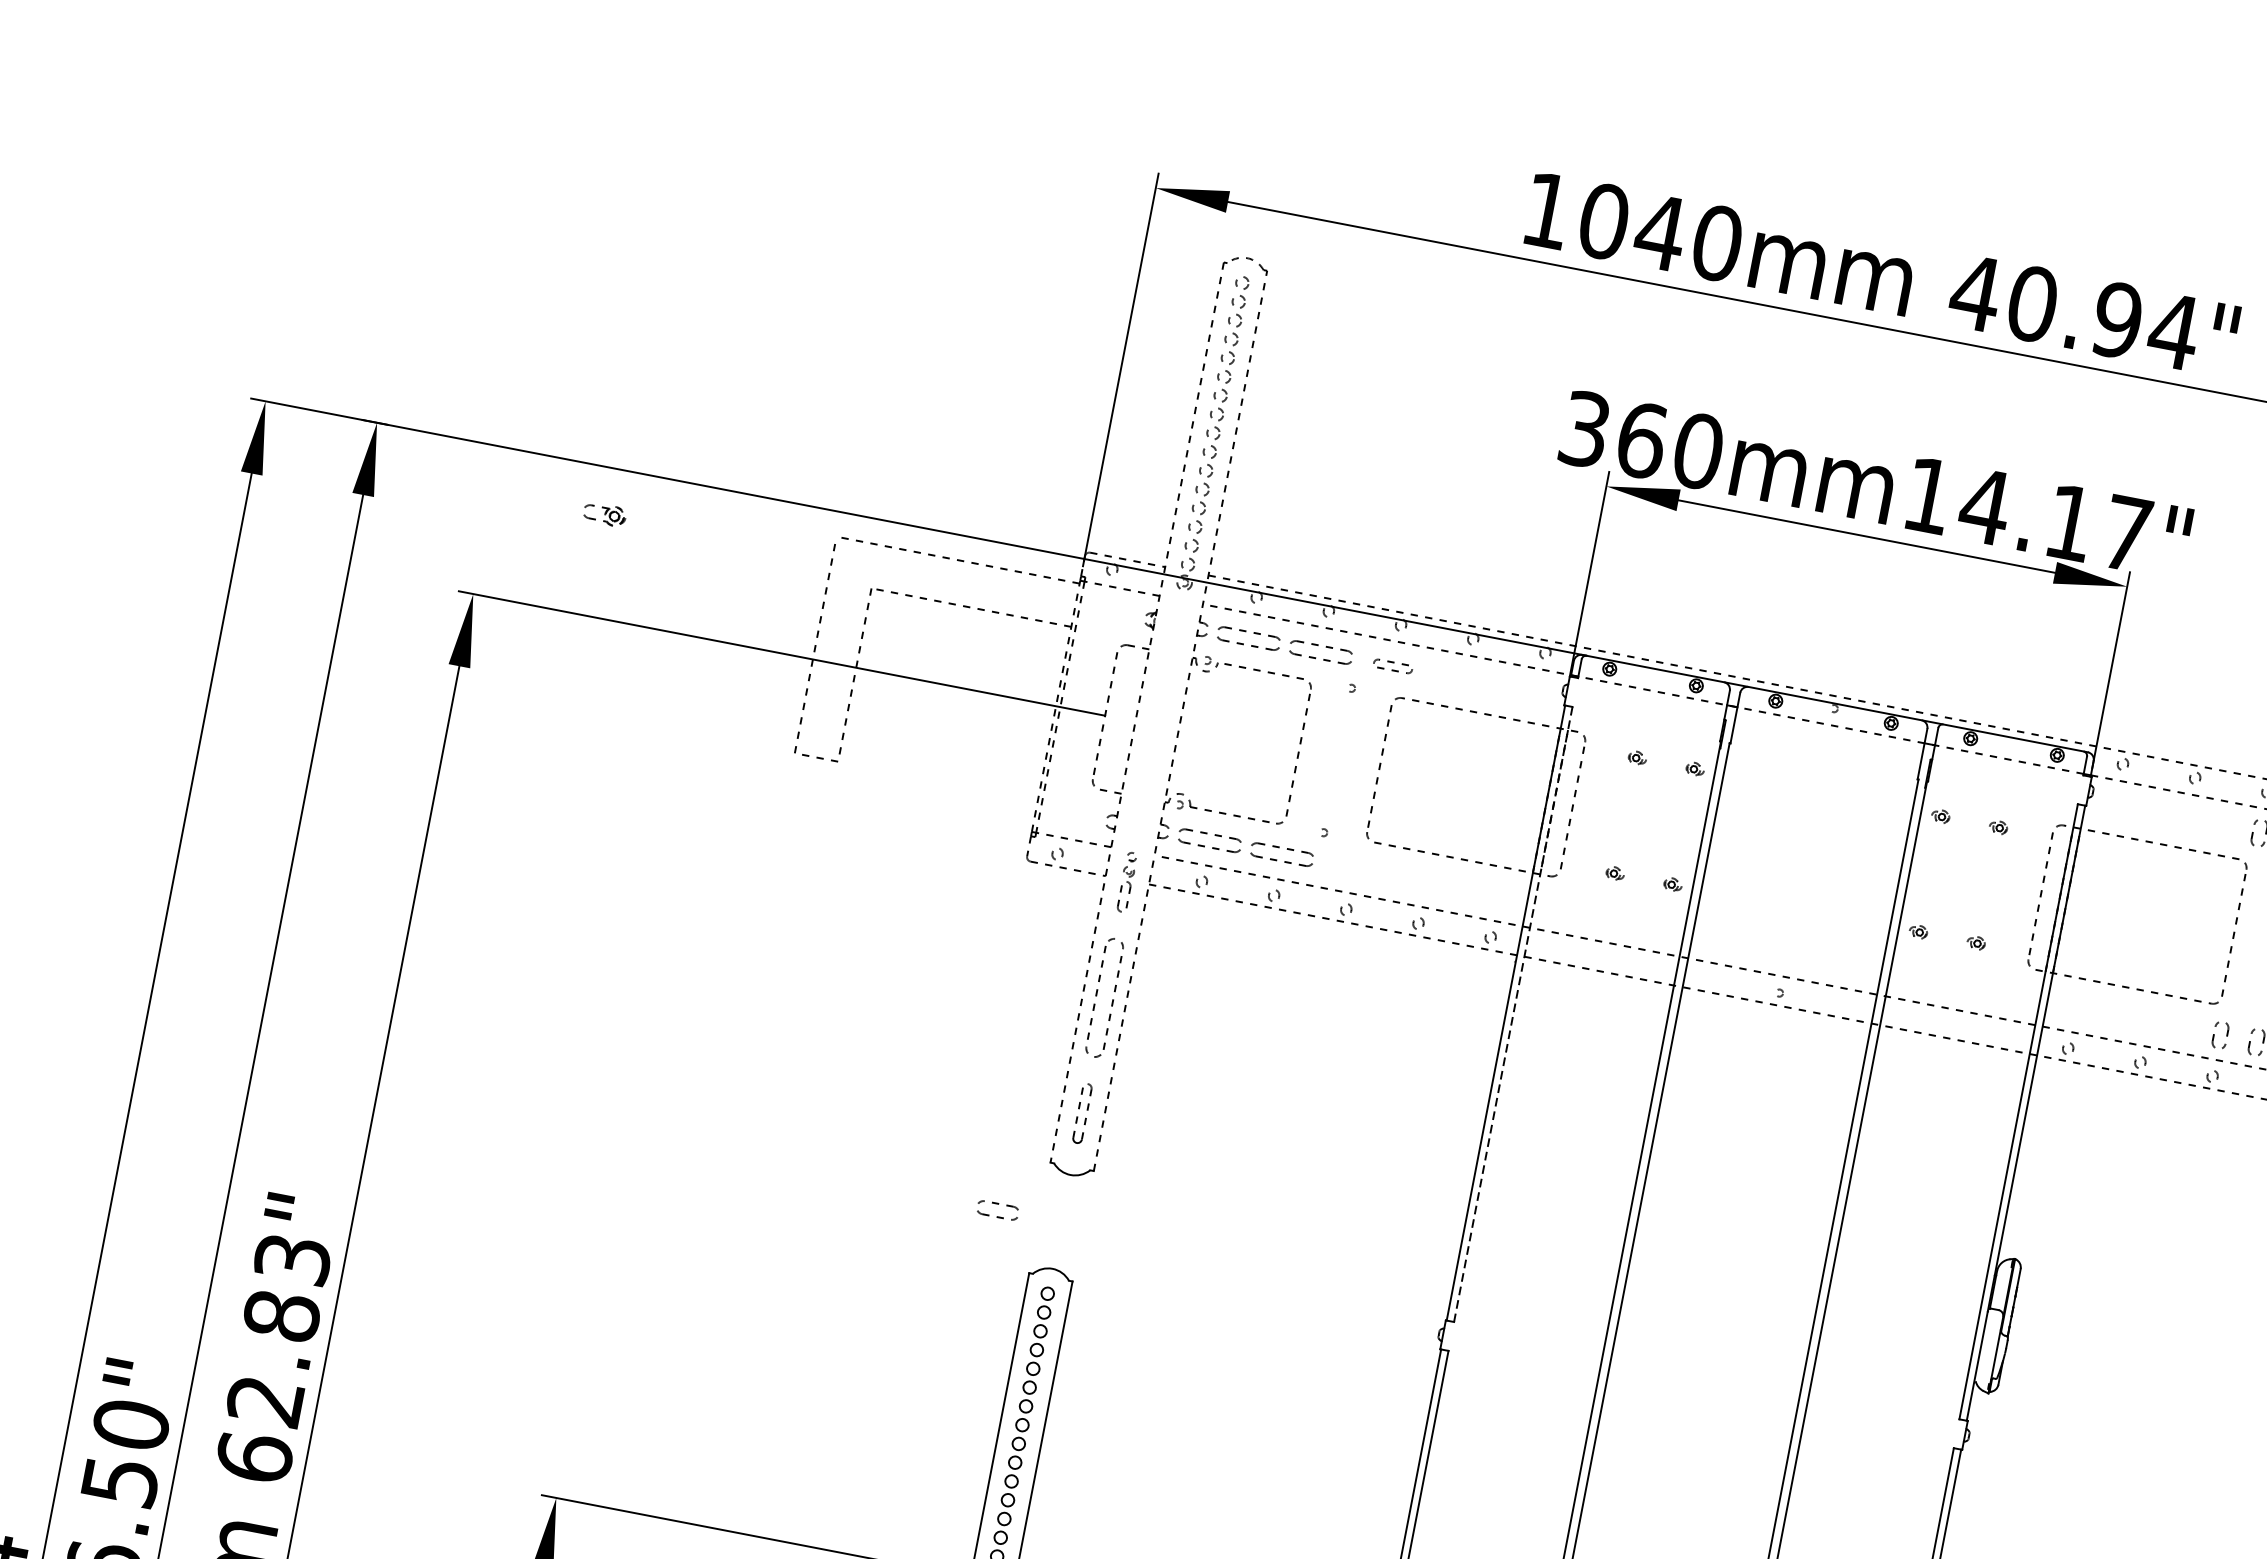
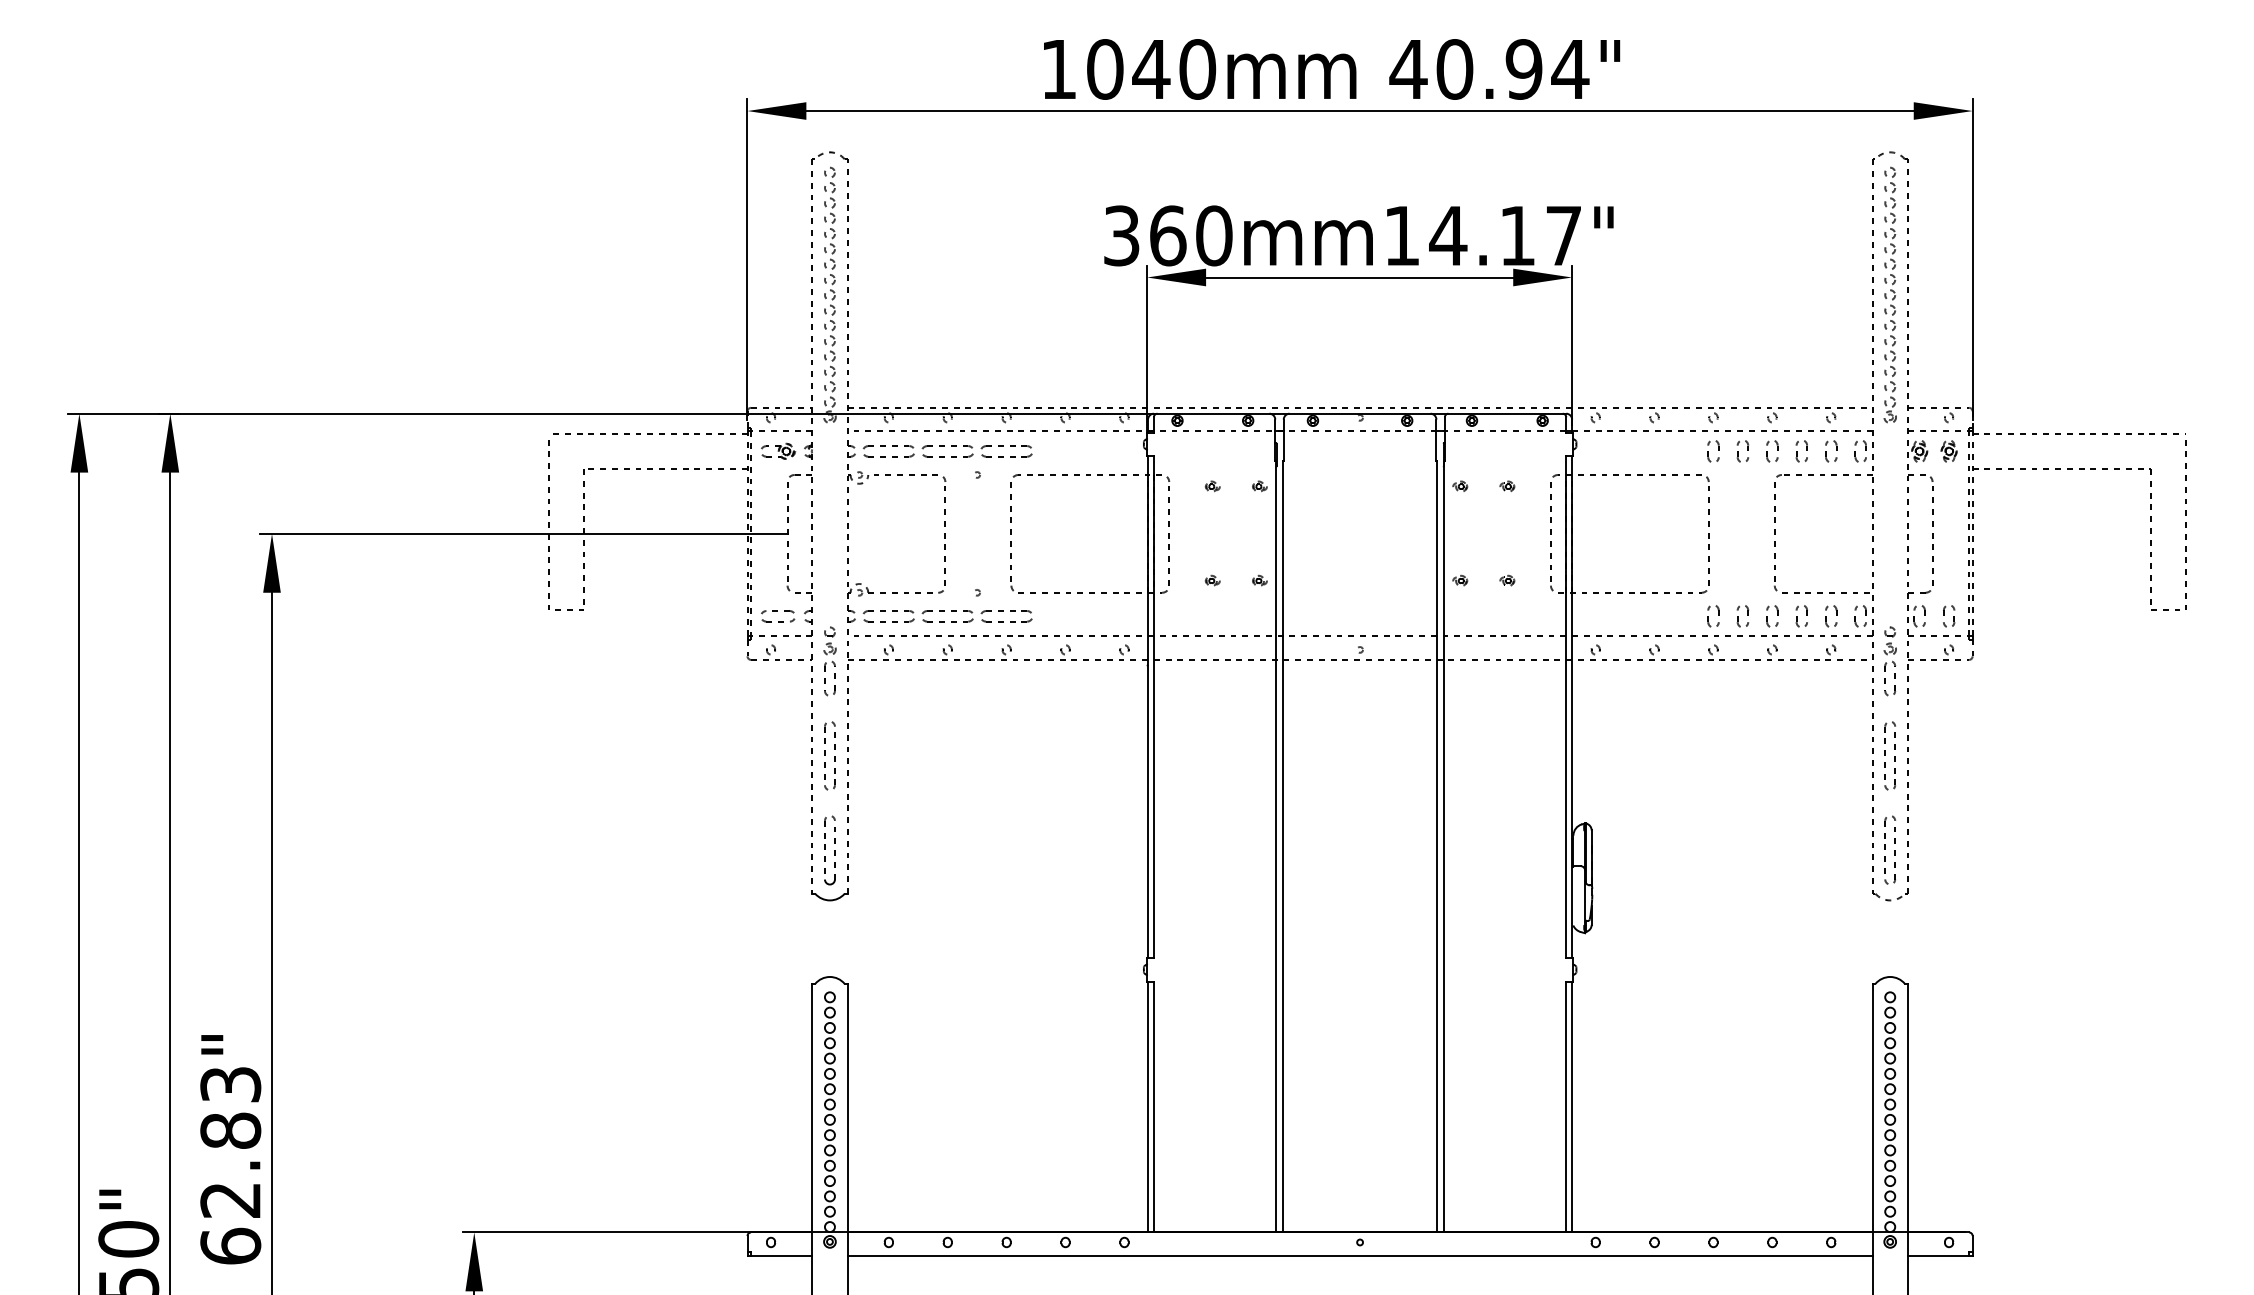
part: (605, 513) -> (778, 450), moved
part: (1392, 666) -> (1006, 451), size x1.67
part: (1353, 868) -> (1006, 616), added
part: (1126, 882) -> (829, 661), size x1.43
part: (1104, 997) -> (829, 755), size x0.71
line: (1512, 1014) -> (1153, 707), dashed -> solid
part: (1081, 1113) -> (829, 850), size x1.43
part: (998, 1210) -> (778, 616), moved

